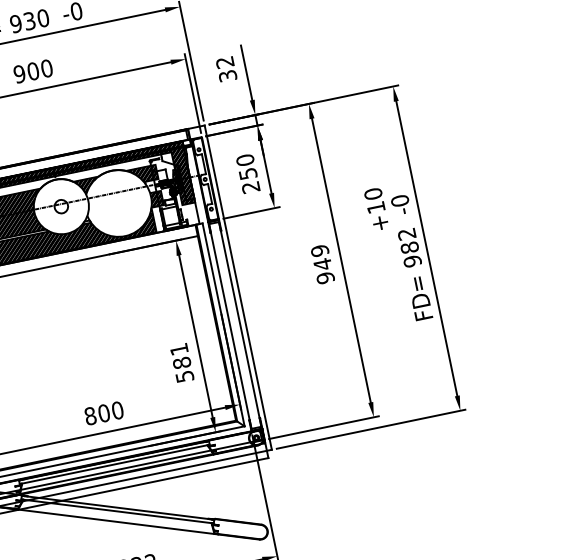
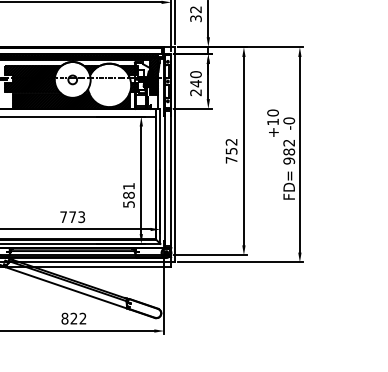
text: (247, 173) -> (195, 83), 250 -> 240
text: (322, 263) -> (231, 150), 949 -> 752
text: (103, 413) -> (72, 217), 800 -> 773

